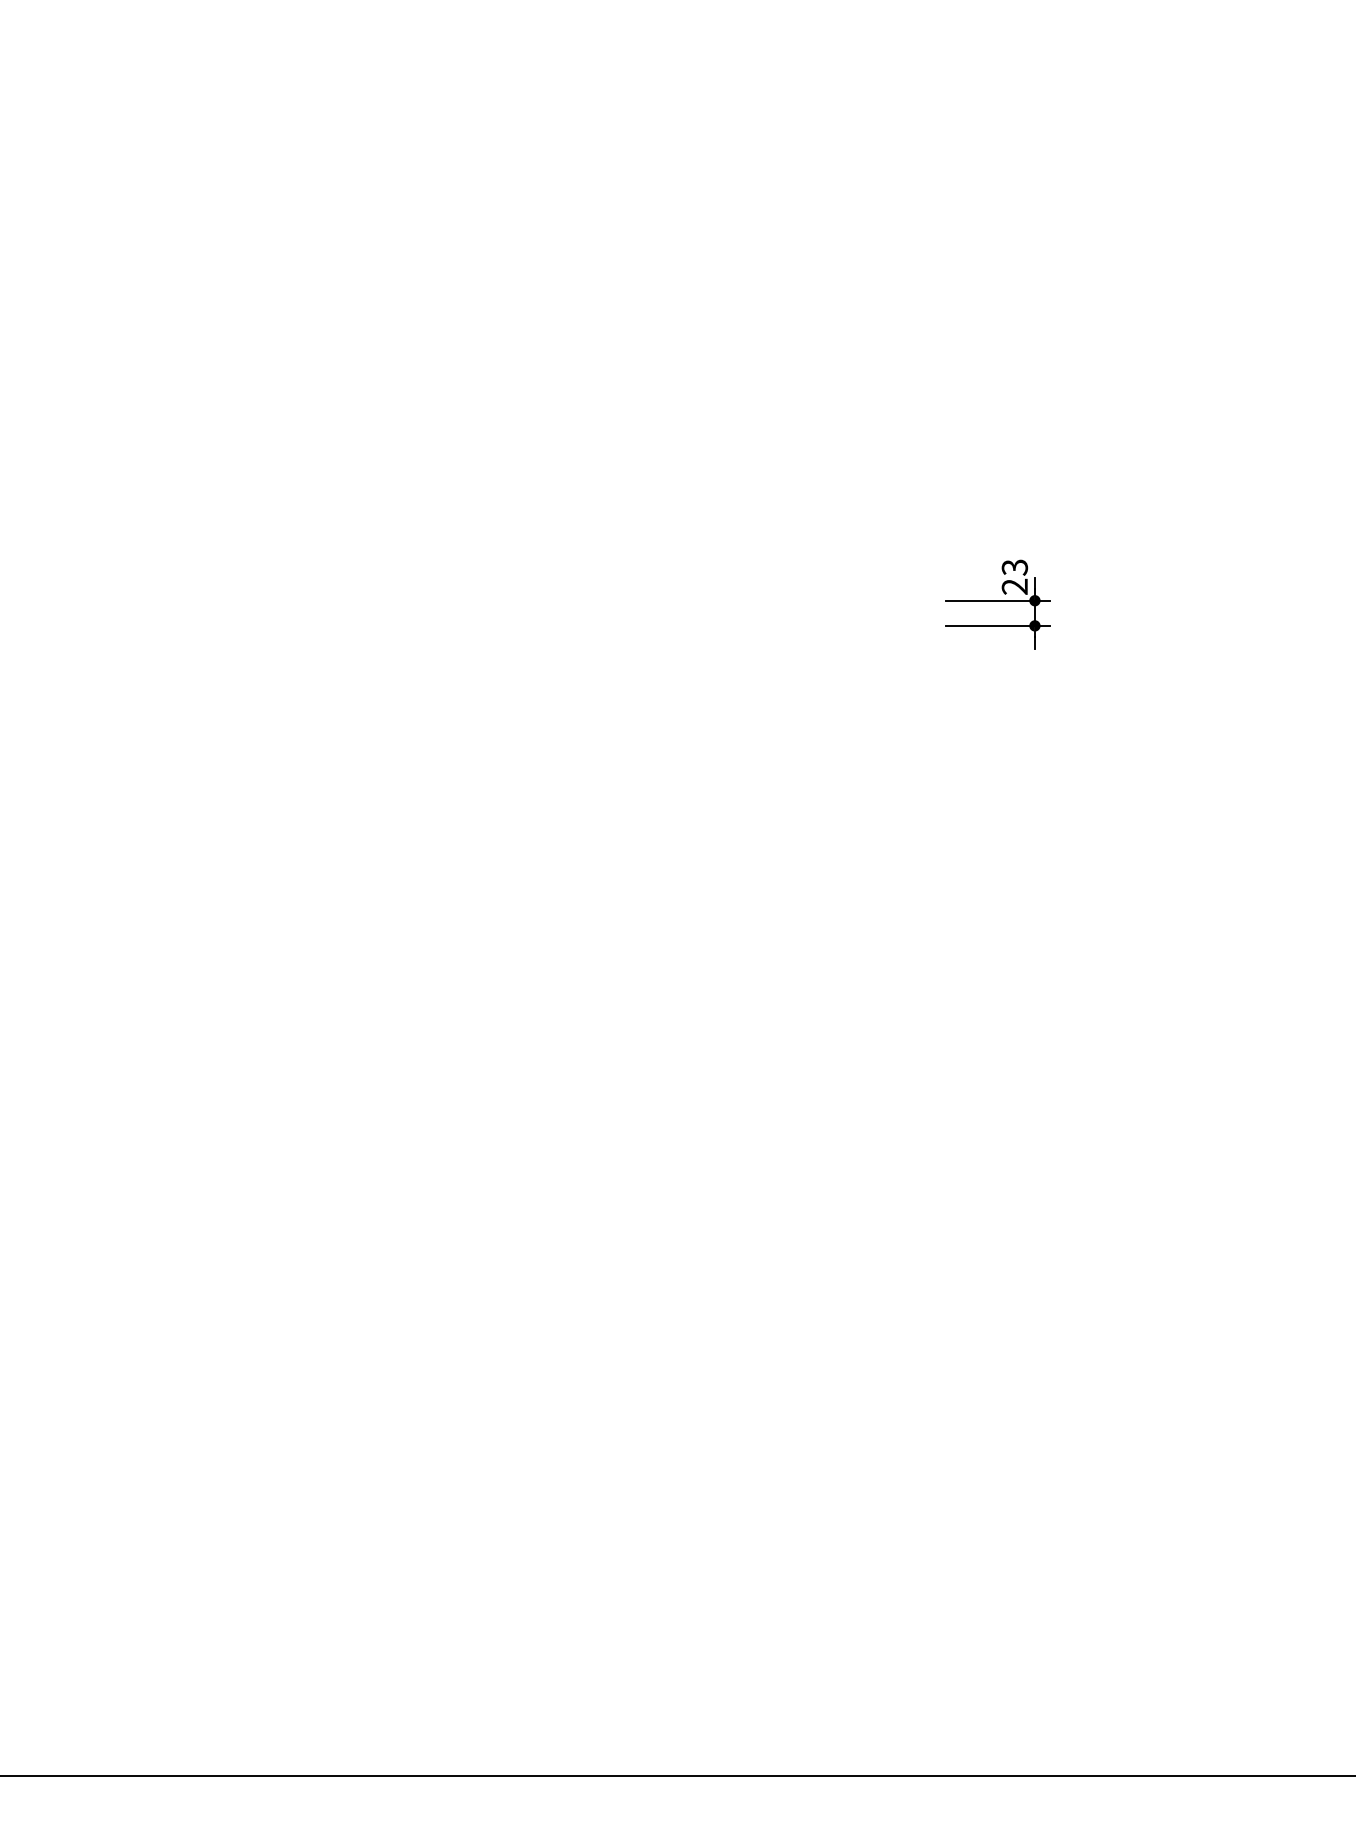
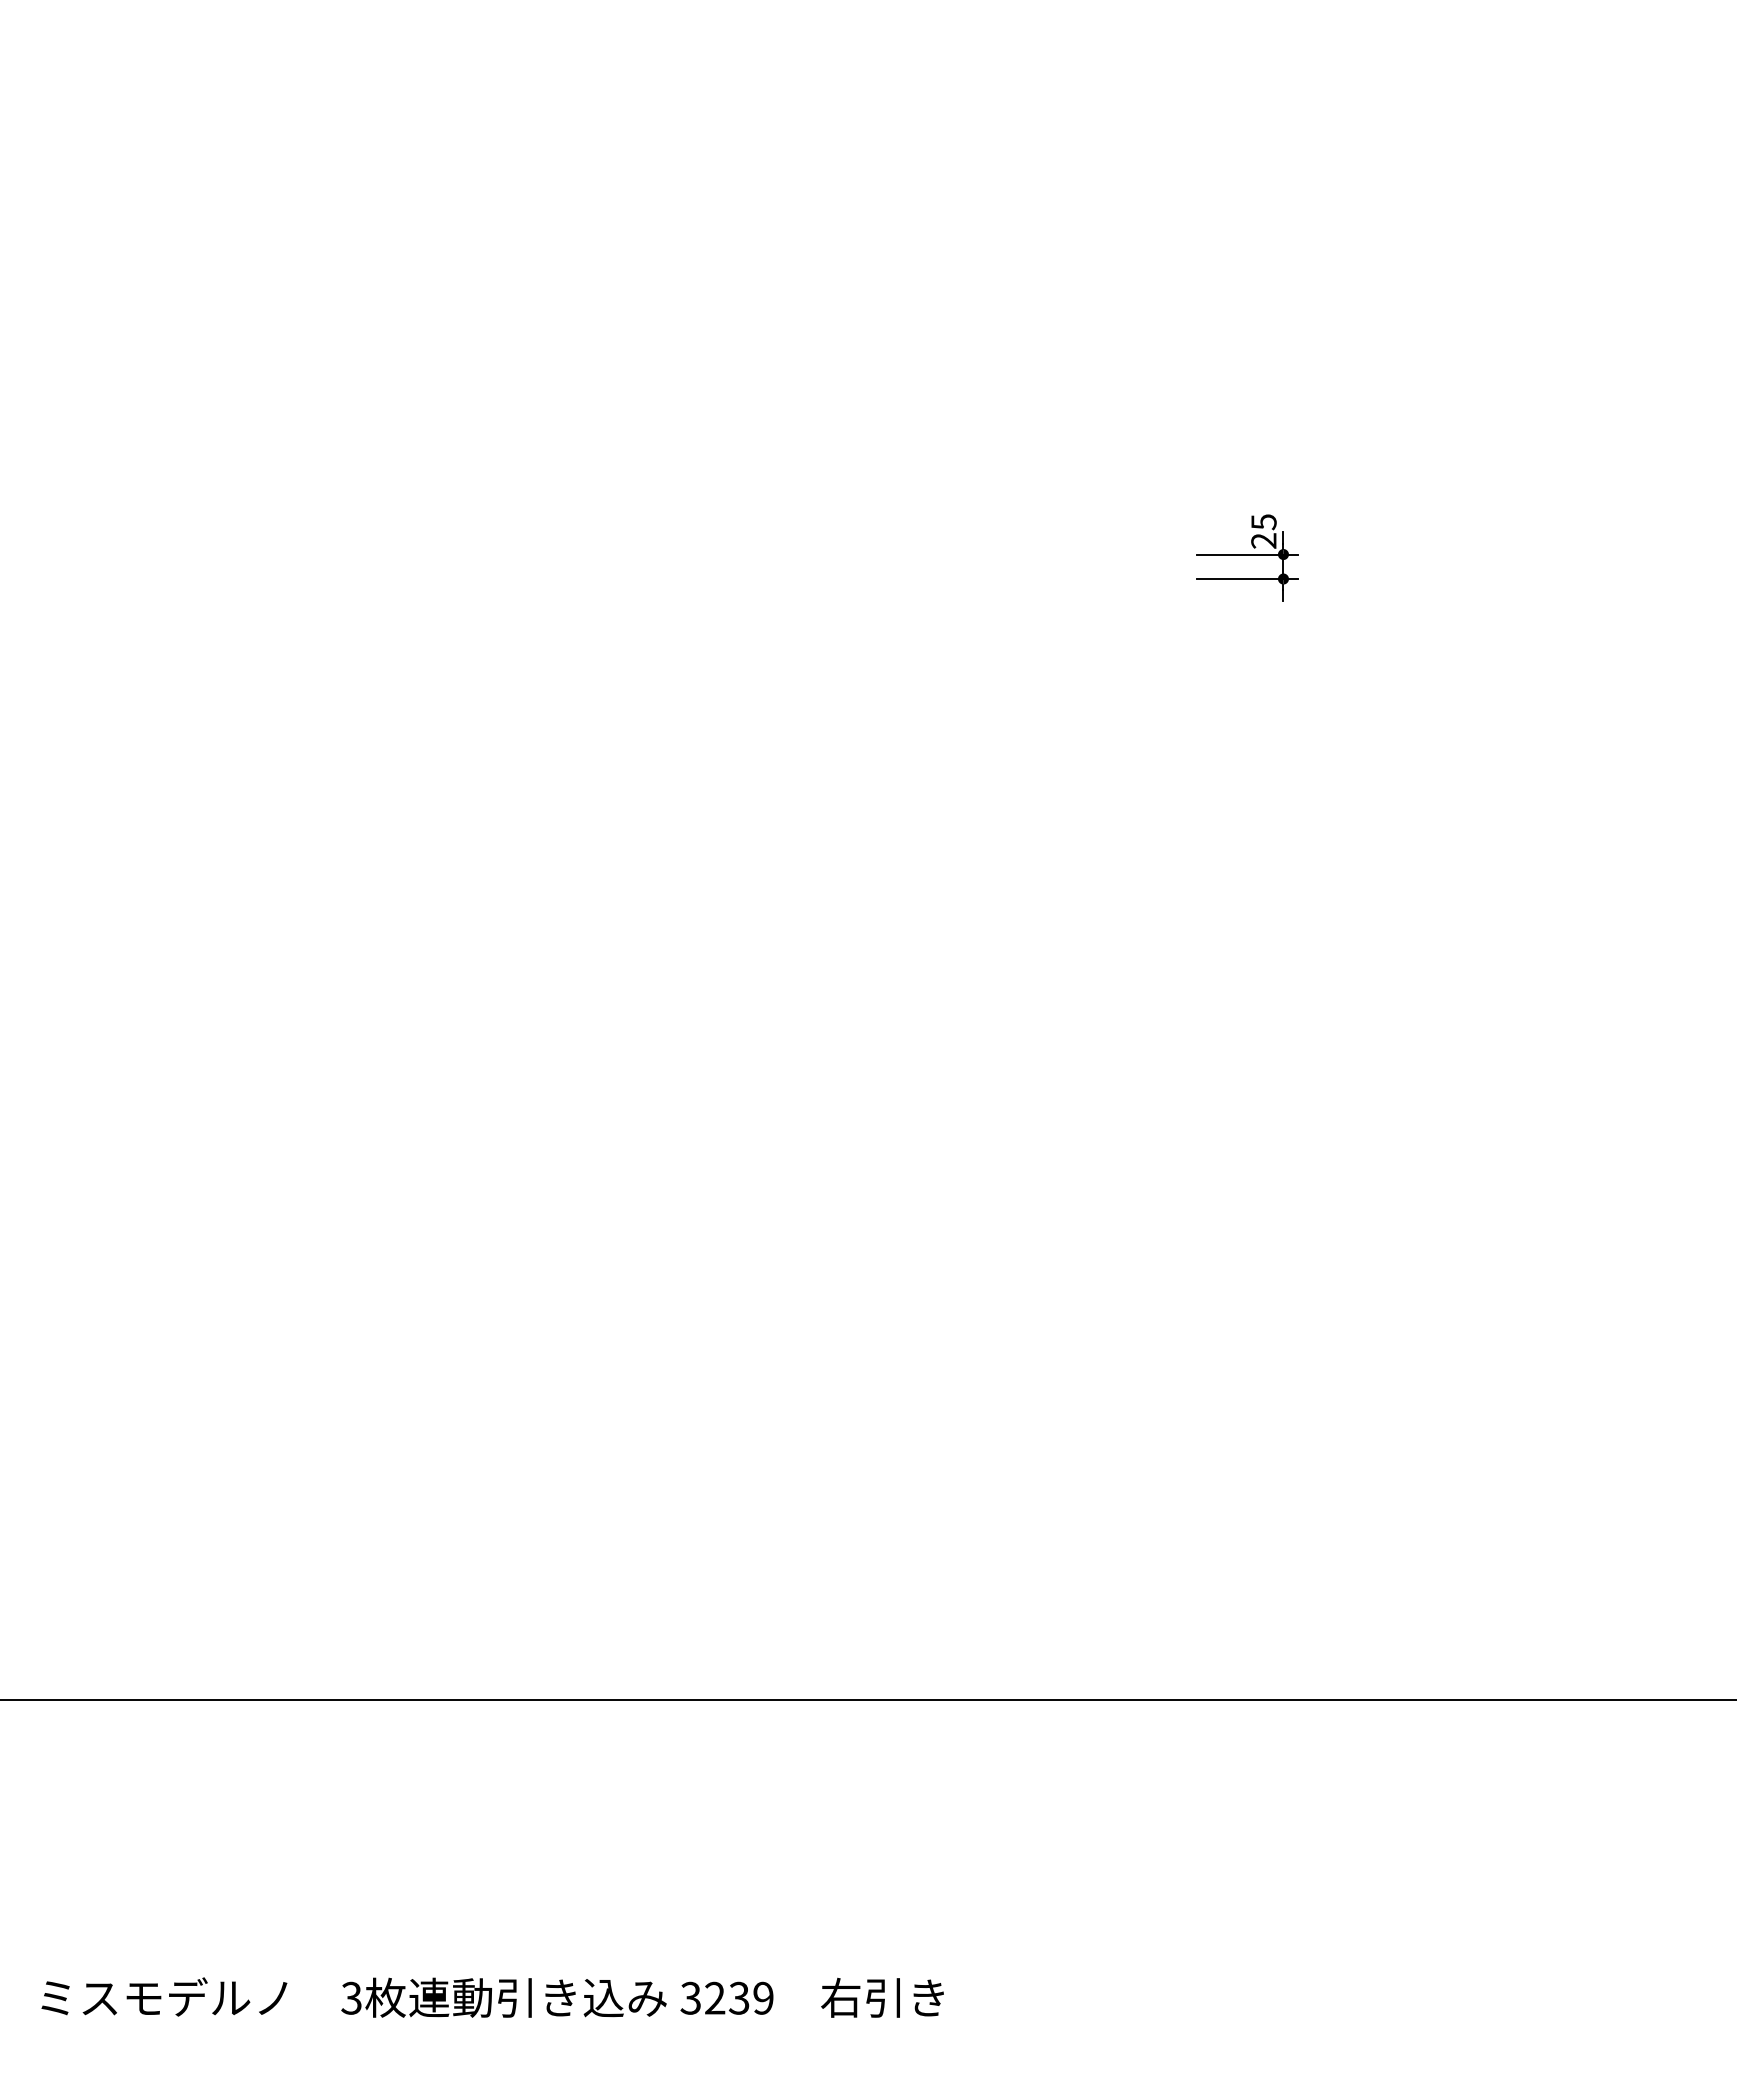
text: (1014, 566) -> (1263, 521), 23 -> 25

